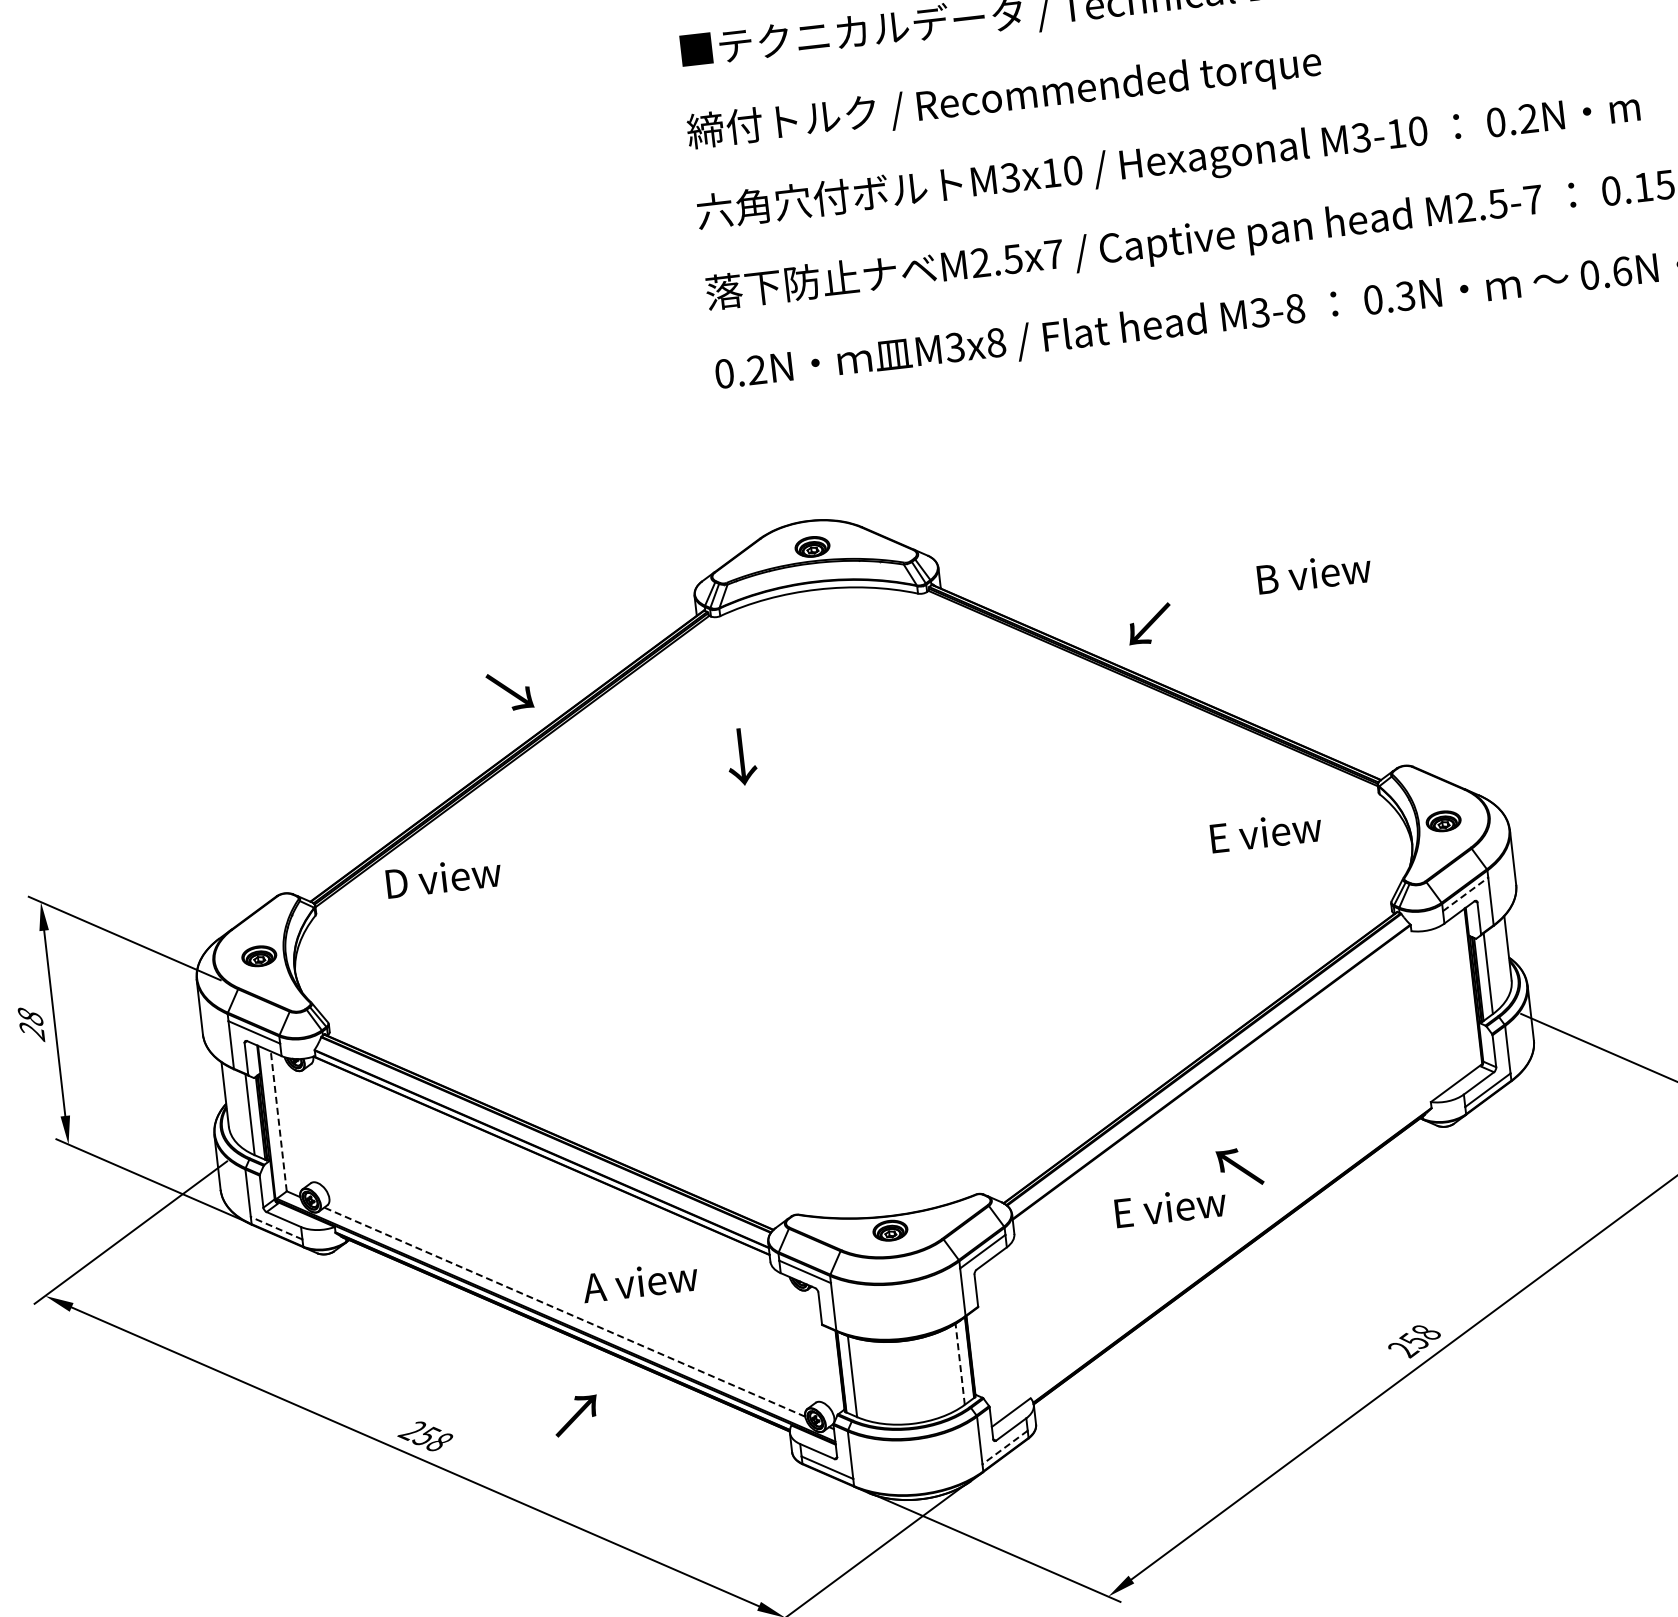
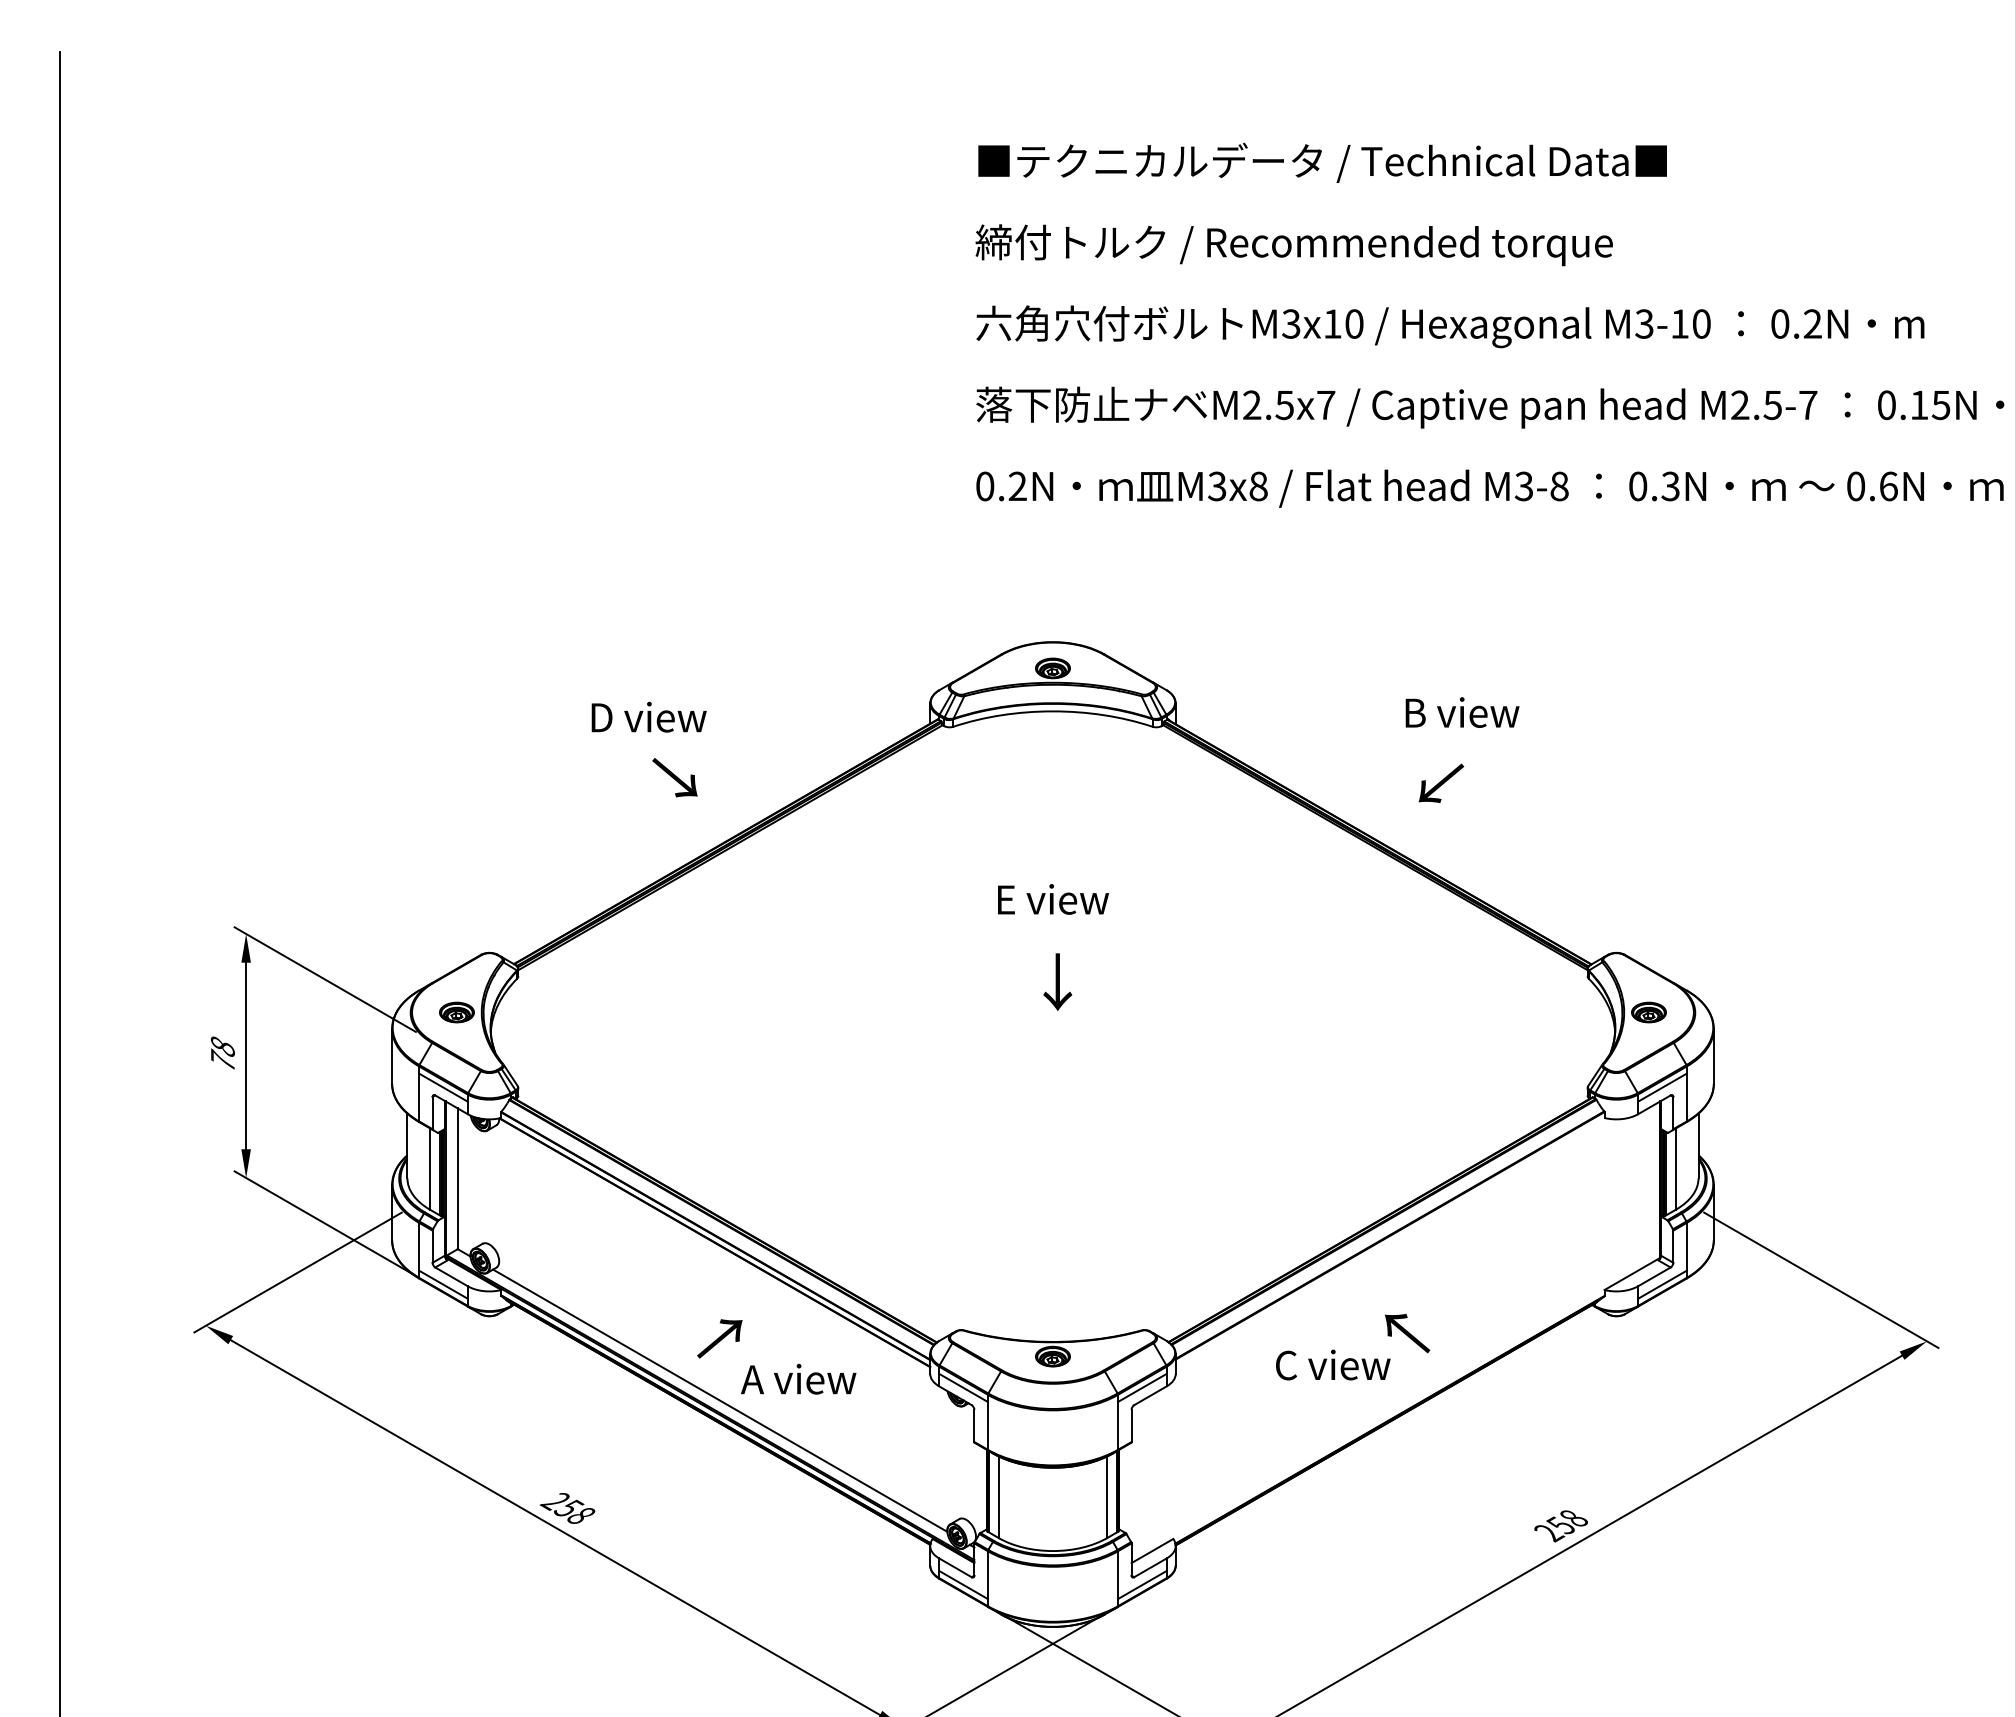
text: (1314, 573) -> (1462, 712), moved
text: (1149, 623) -> (1441, 782), moved
text: (509, 691) -> (674, 777), moved
text: (741, 756) -> (1057, 981), moved
text: (1266, 832) -> (1053, 899), moved
text: (443, 876) -> (648, 716), moved
line: (1465, 894) -> (1662, 1087), dashed -> solid
text: (31, 1030) -> (222, 1060), 28 -> 78
line: (278, 1121) -> (457, 1178), dashed -> solid
text: (1170, 1206) -> (1333, 1364), E view -> C view
line: (275, 1228) -> (442, 1284), dashed -> solid
line: (564, 1312) -> (719, 1400), dashed -> solid
line: (960, 1364) -> (1107, 1497), dashed -> solid
text: (575, 1415) -> (719, 1338), moved
line: (1004, 1448) -> (1141, 1585), dashed -> solid

